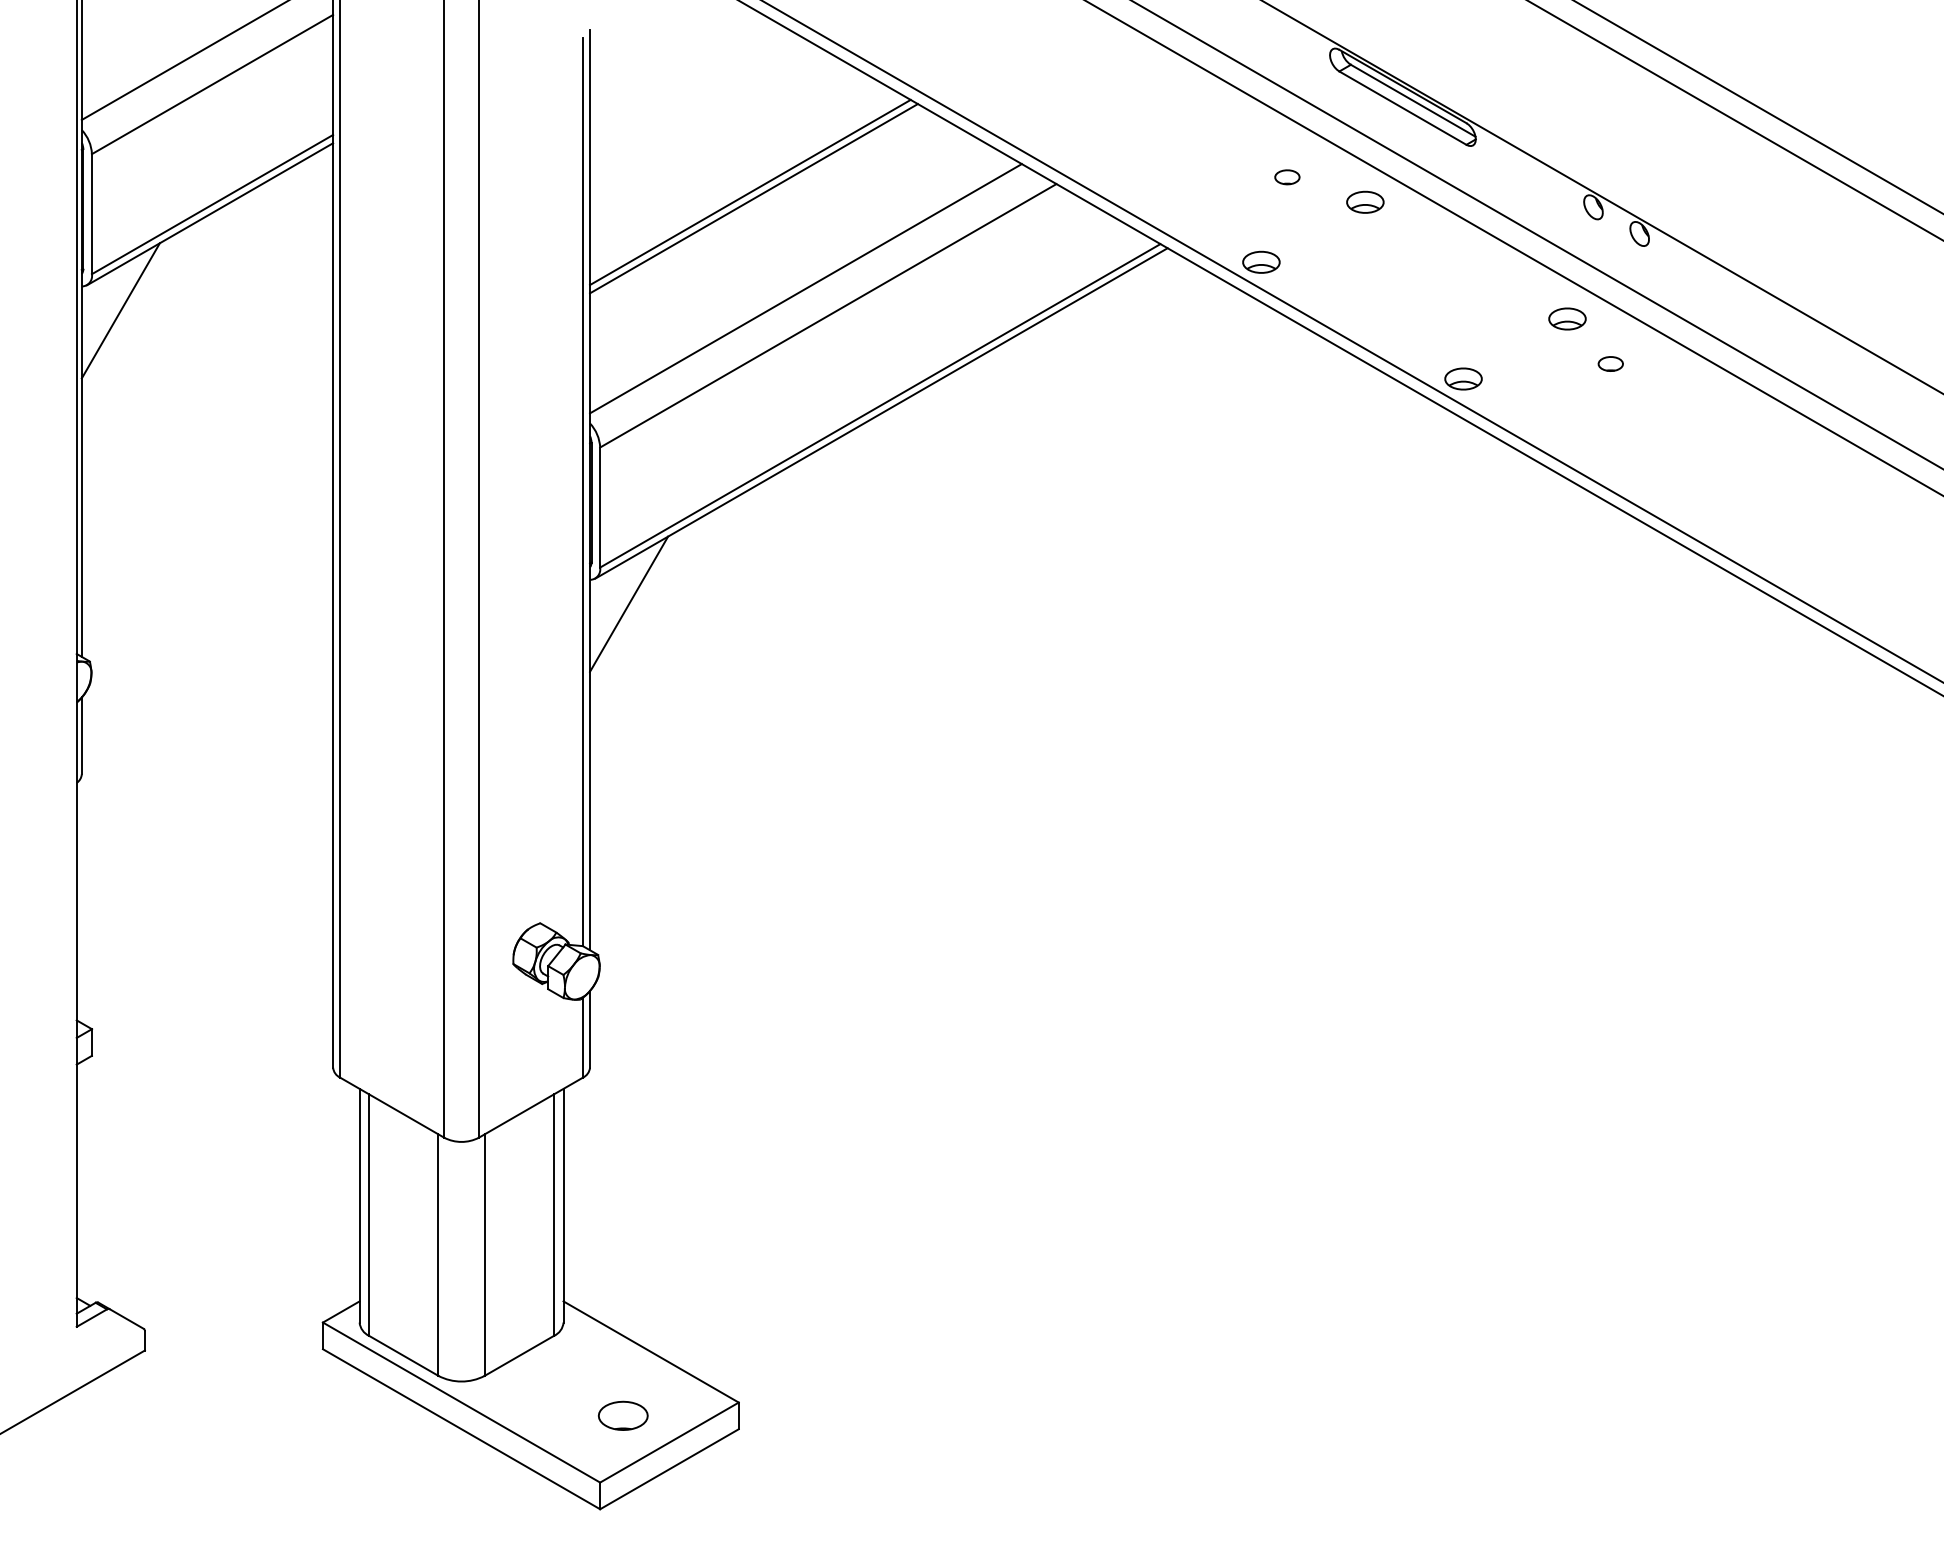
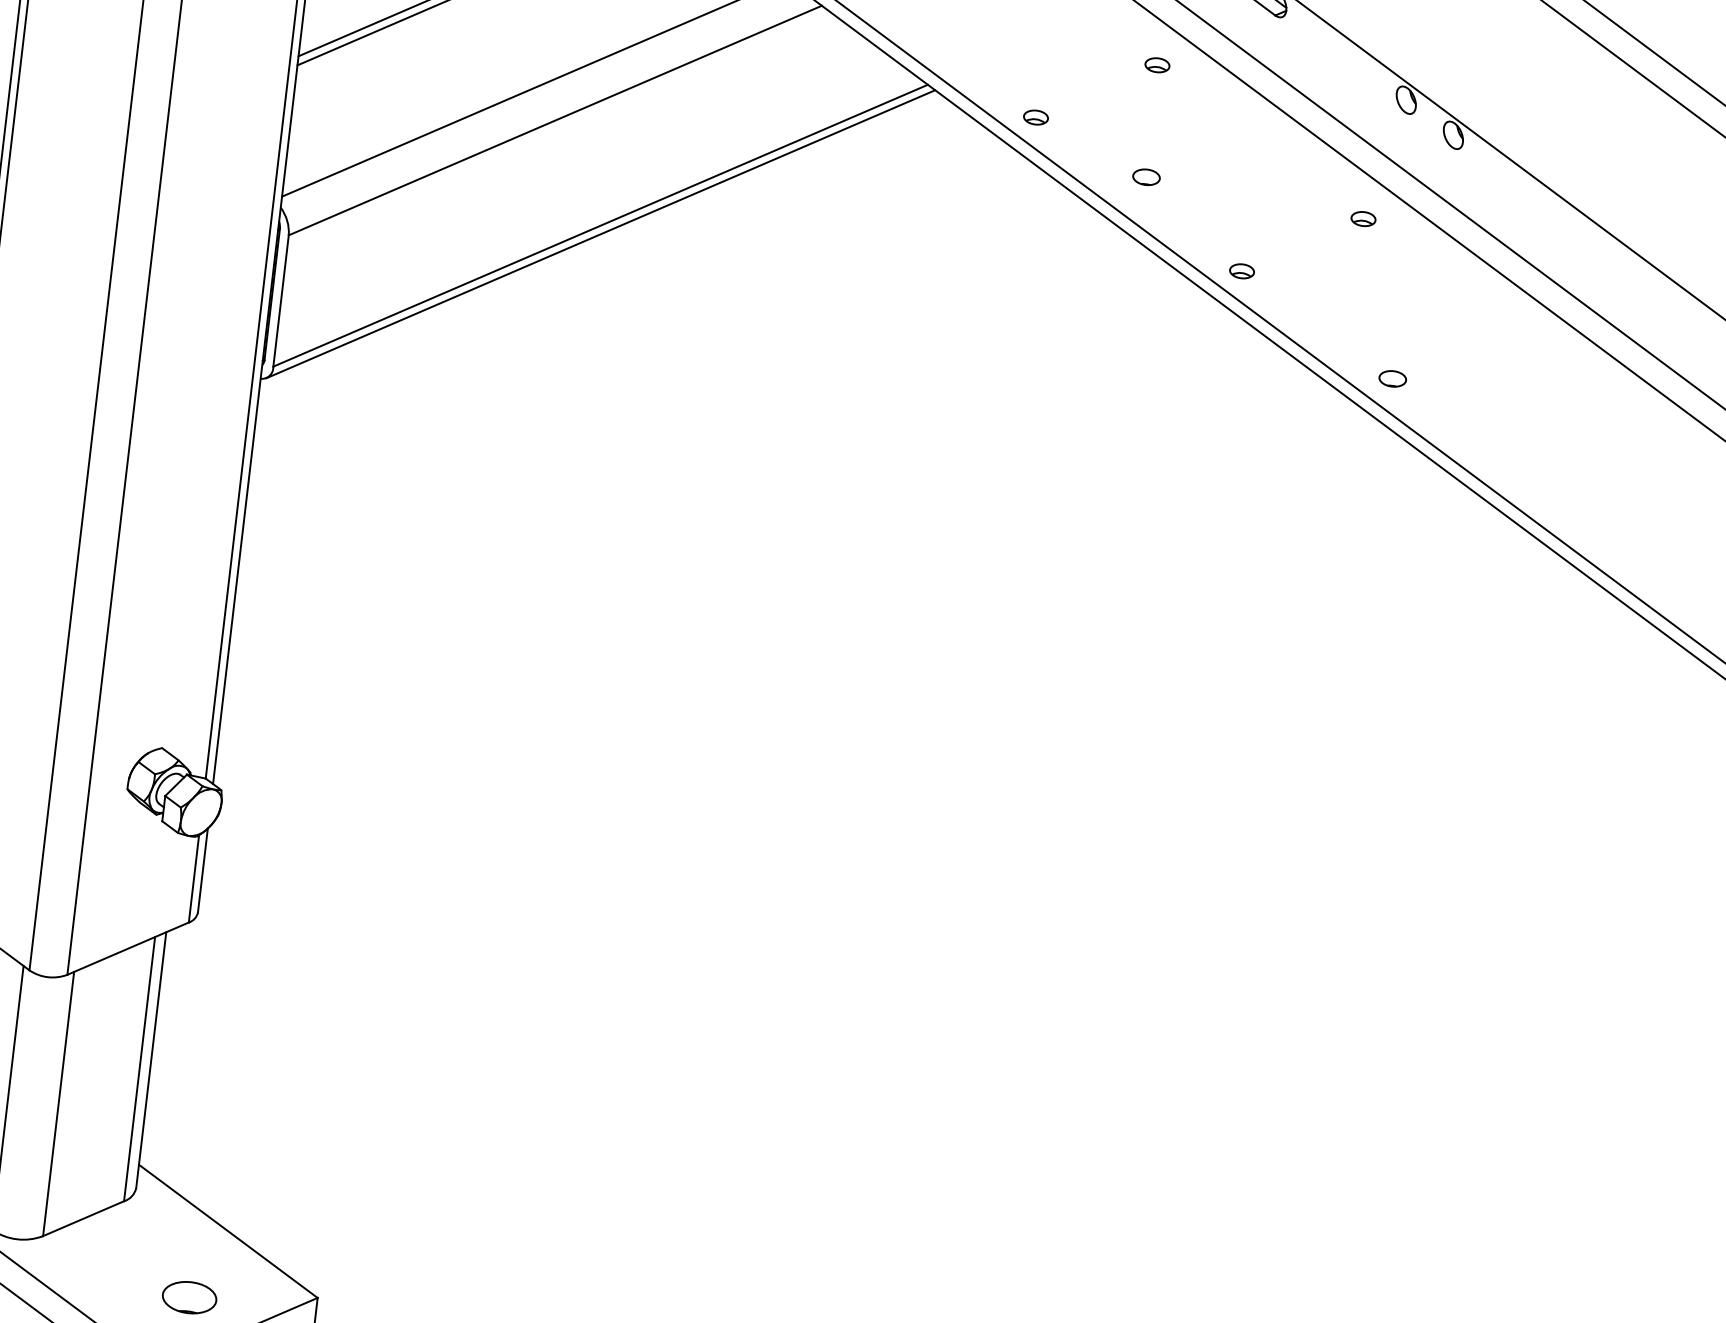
part: (1287, 177) -> (1146, 177), moved
part: (1365, 201) -> (1157, 64), size x0.6
part: (1261, 261) -> (1036, 116), size x0.6
part: (1567, 318) -> (1363, 218), size x0.6
part: (1610, 363) -> (1392, 378), moved
part: (1463, 378) -> (1242, 270), size x0.6
line: (629, 603) -> (300, 409), removed

